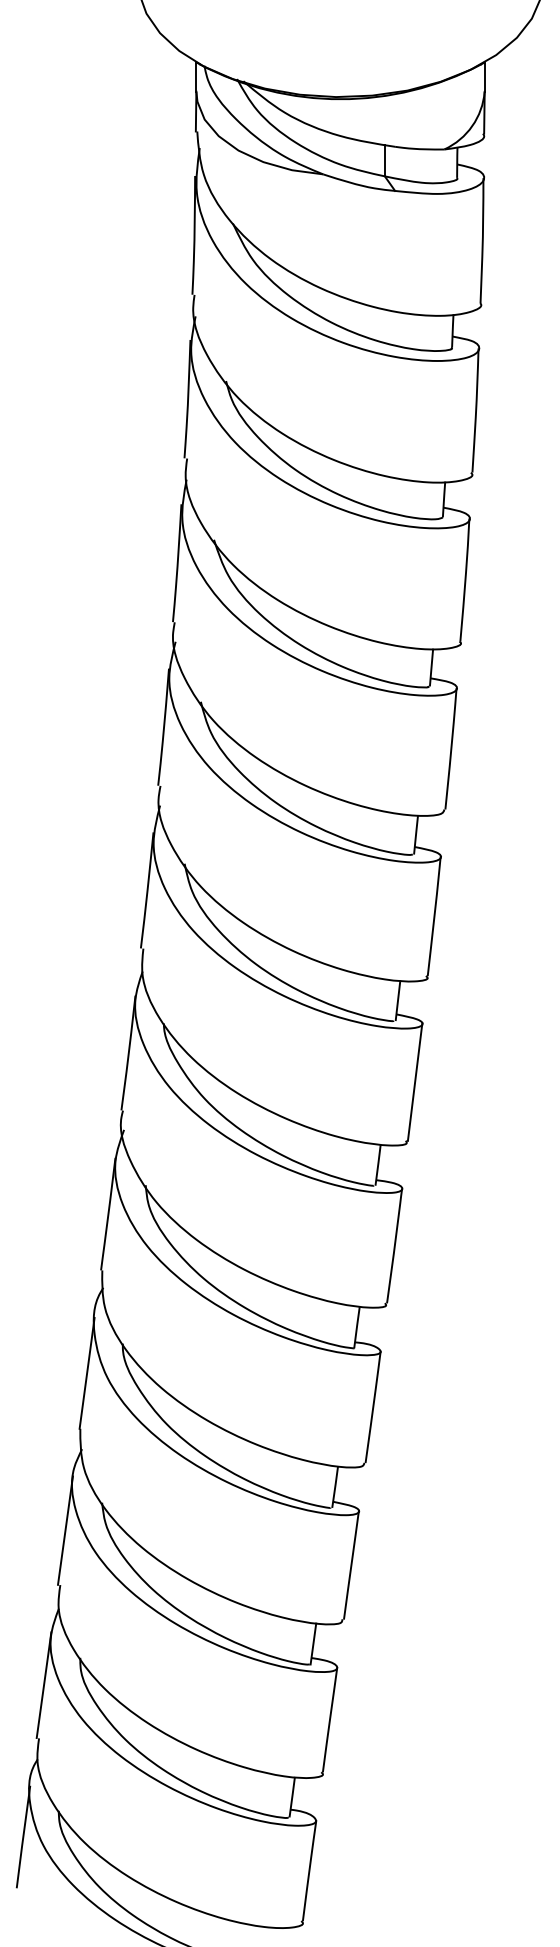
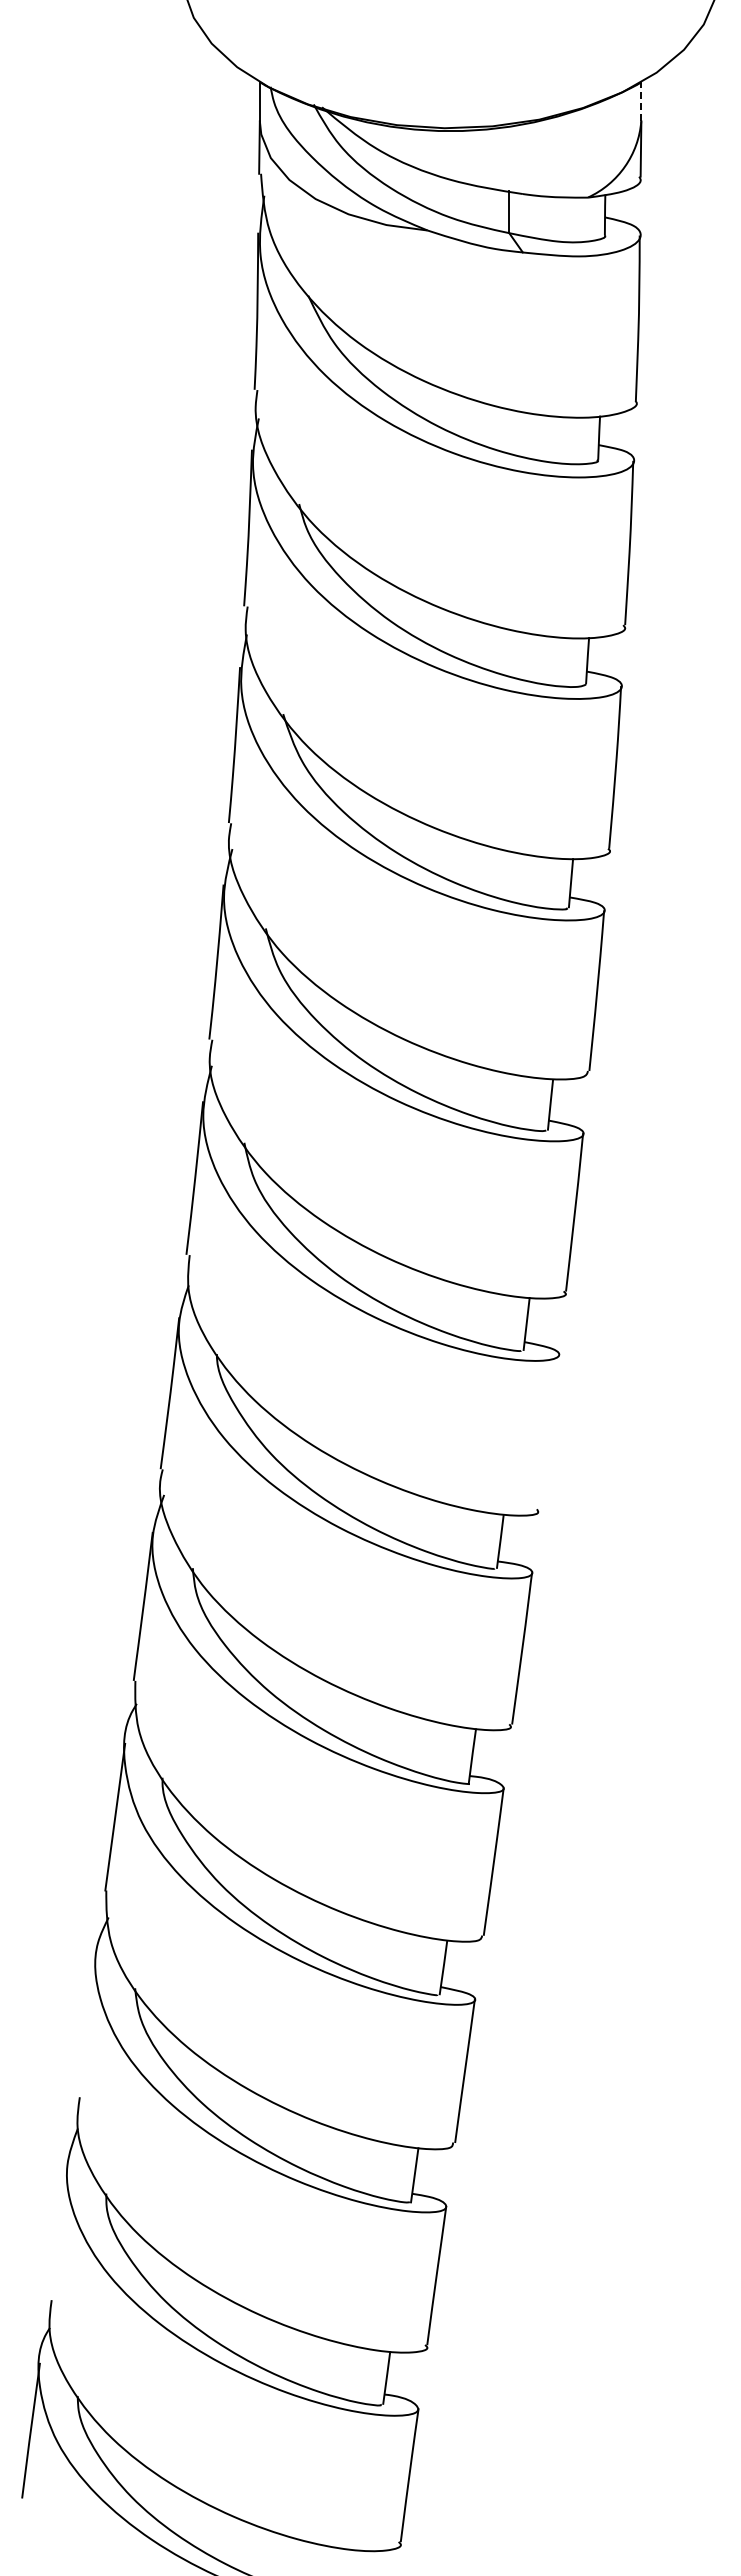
line: (484, 76) -> (641, 101), solid -> dashed
line: (414, 1081) -> (548, 1431), removed
line: (65, 1530) -> (86, 2024), removed
line: (43, 1684) -> (57, 2229), removed

